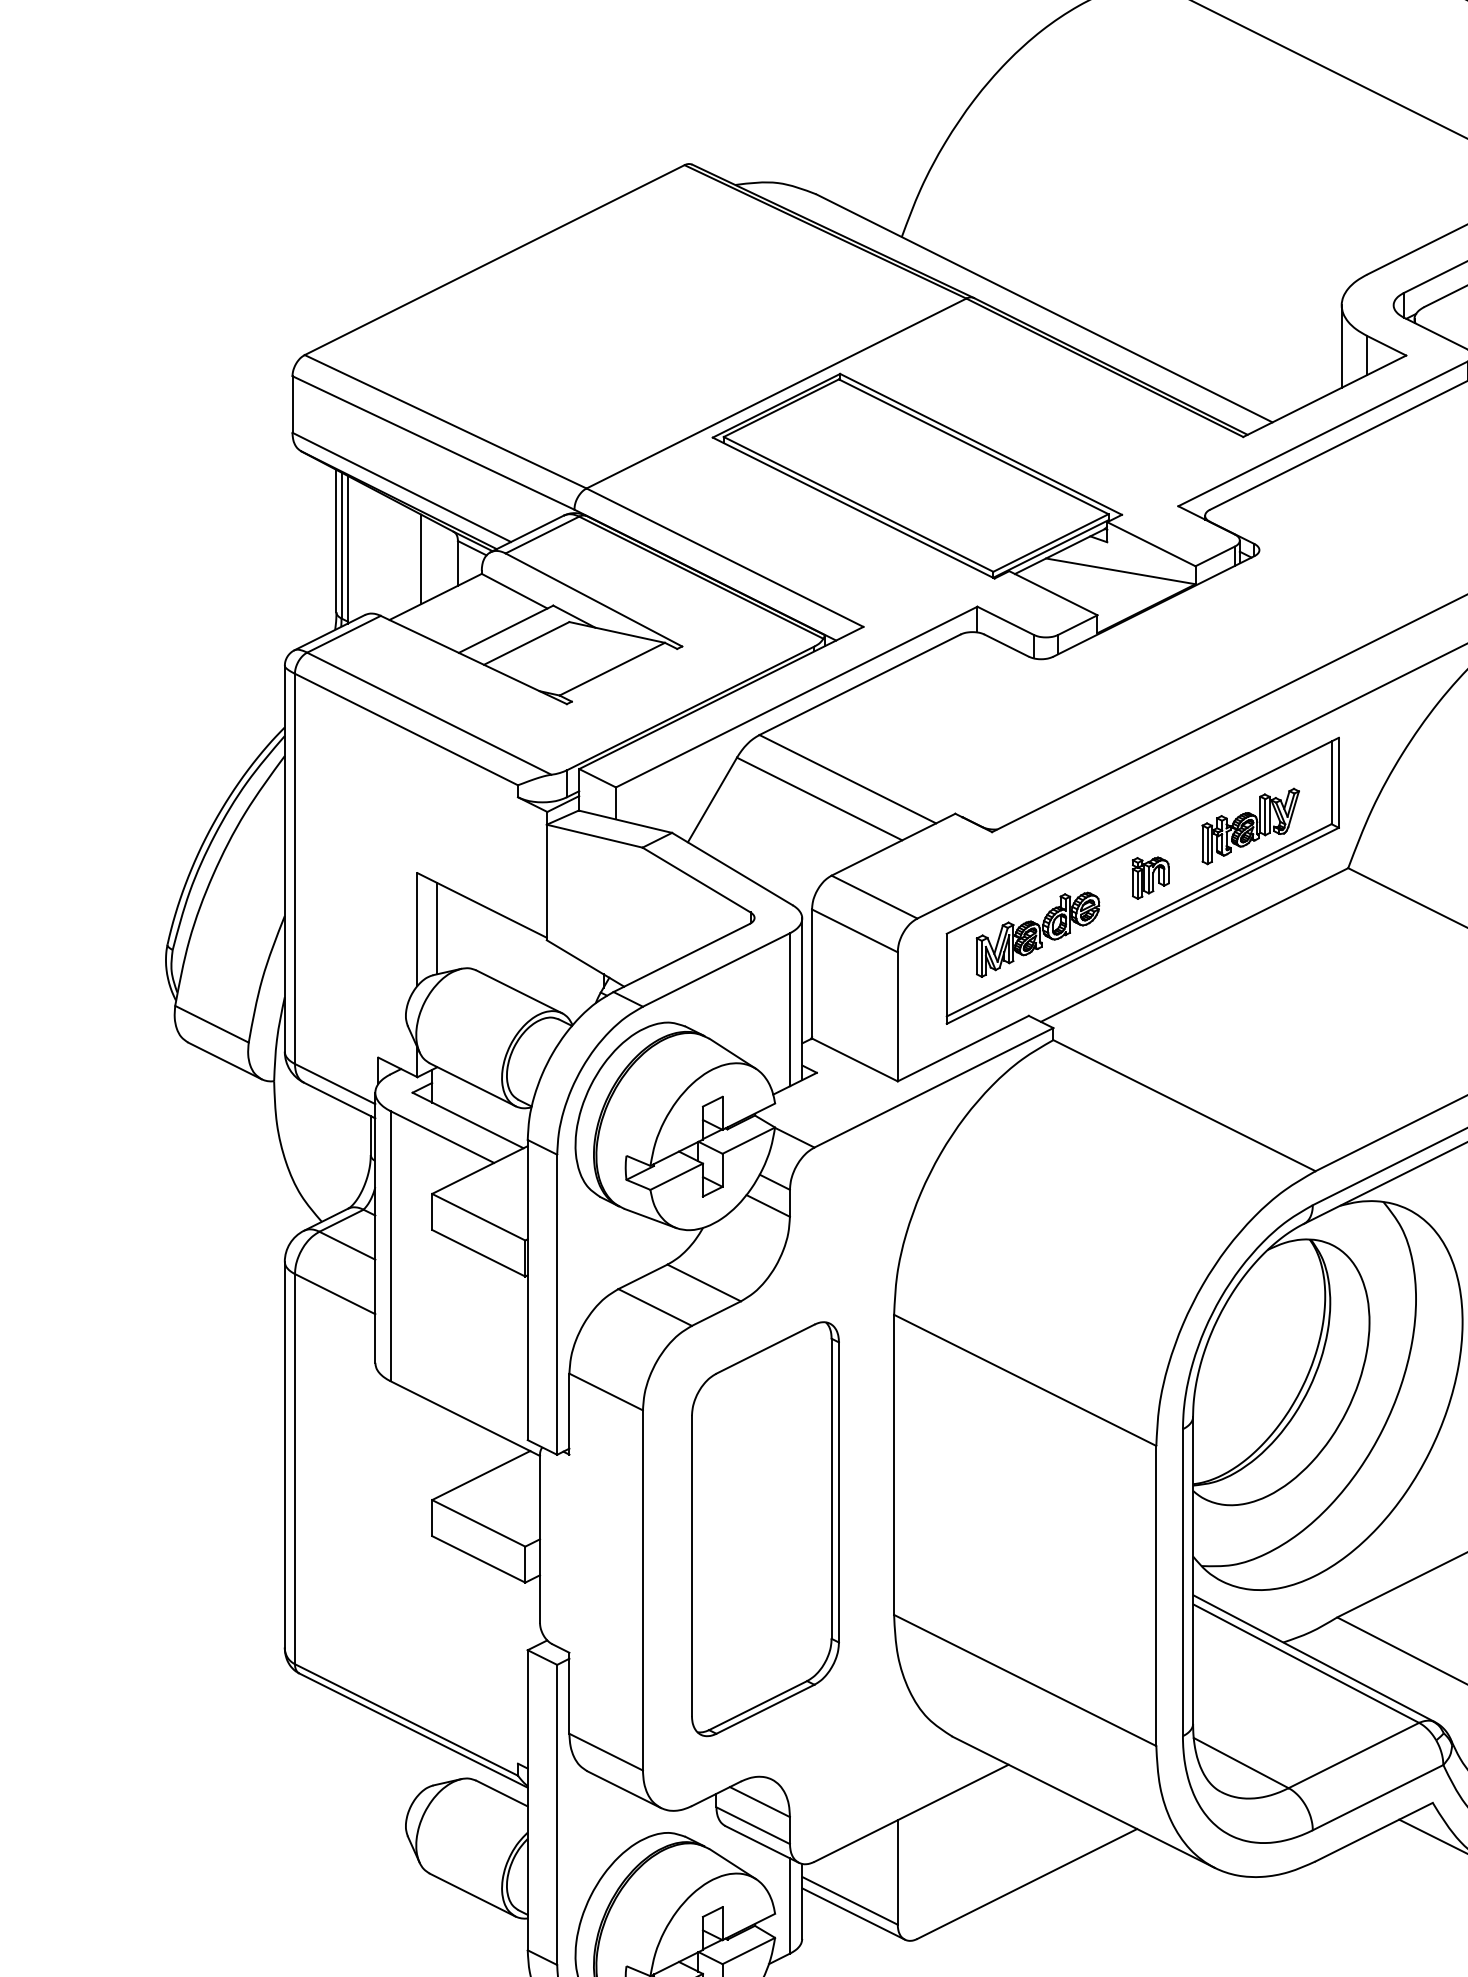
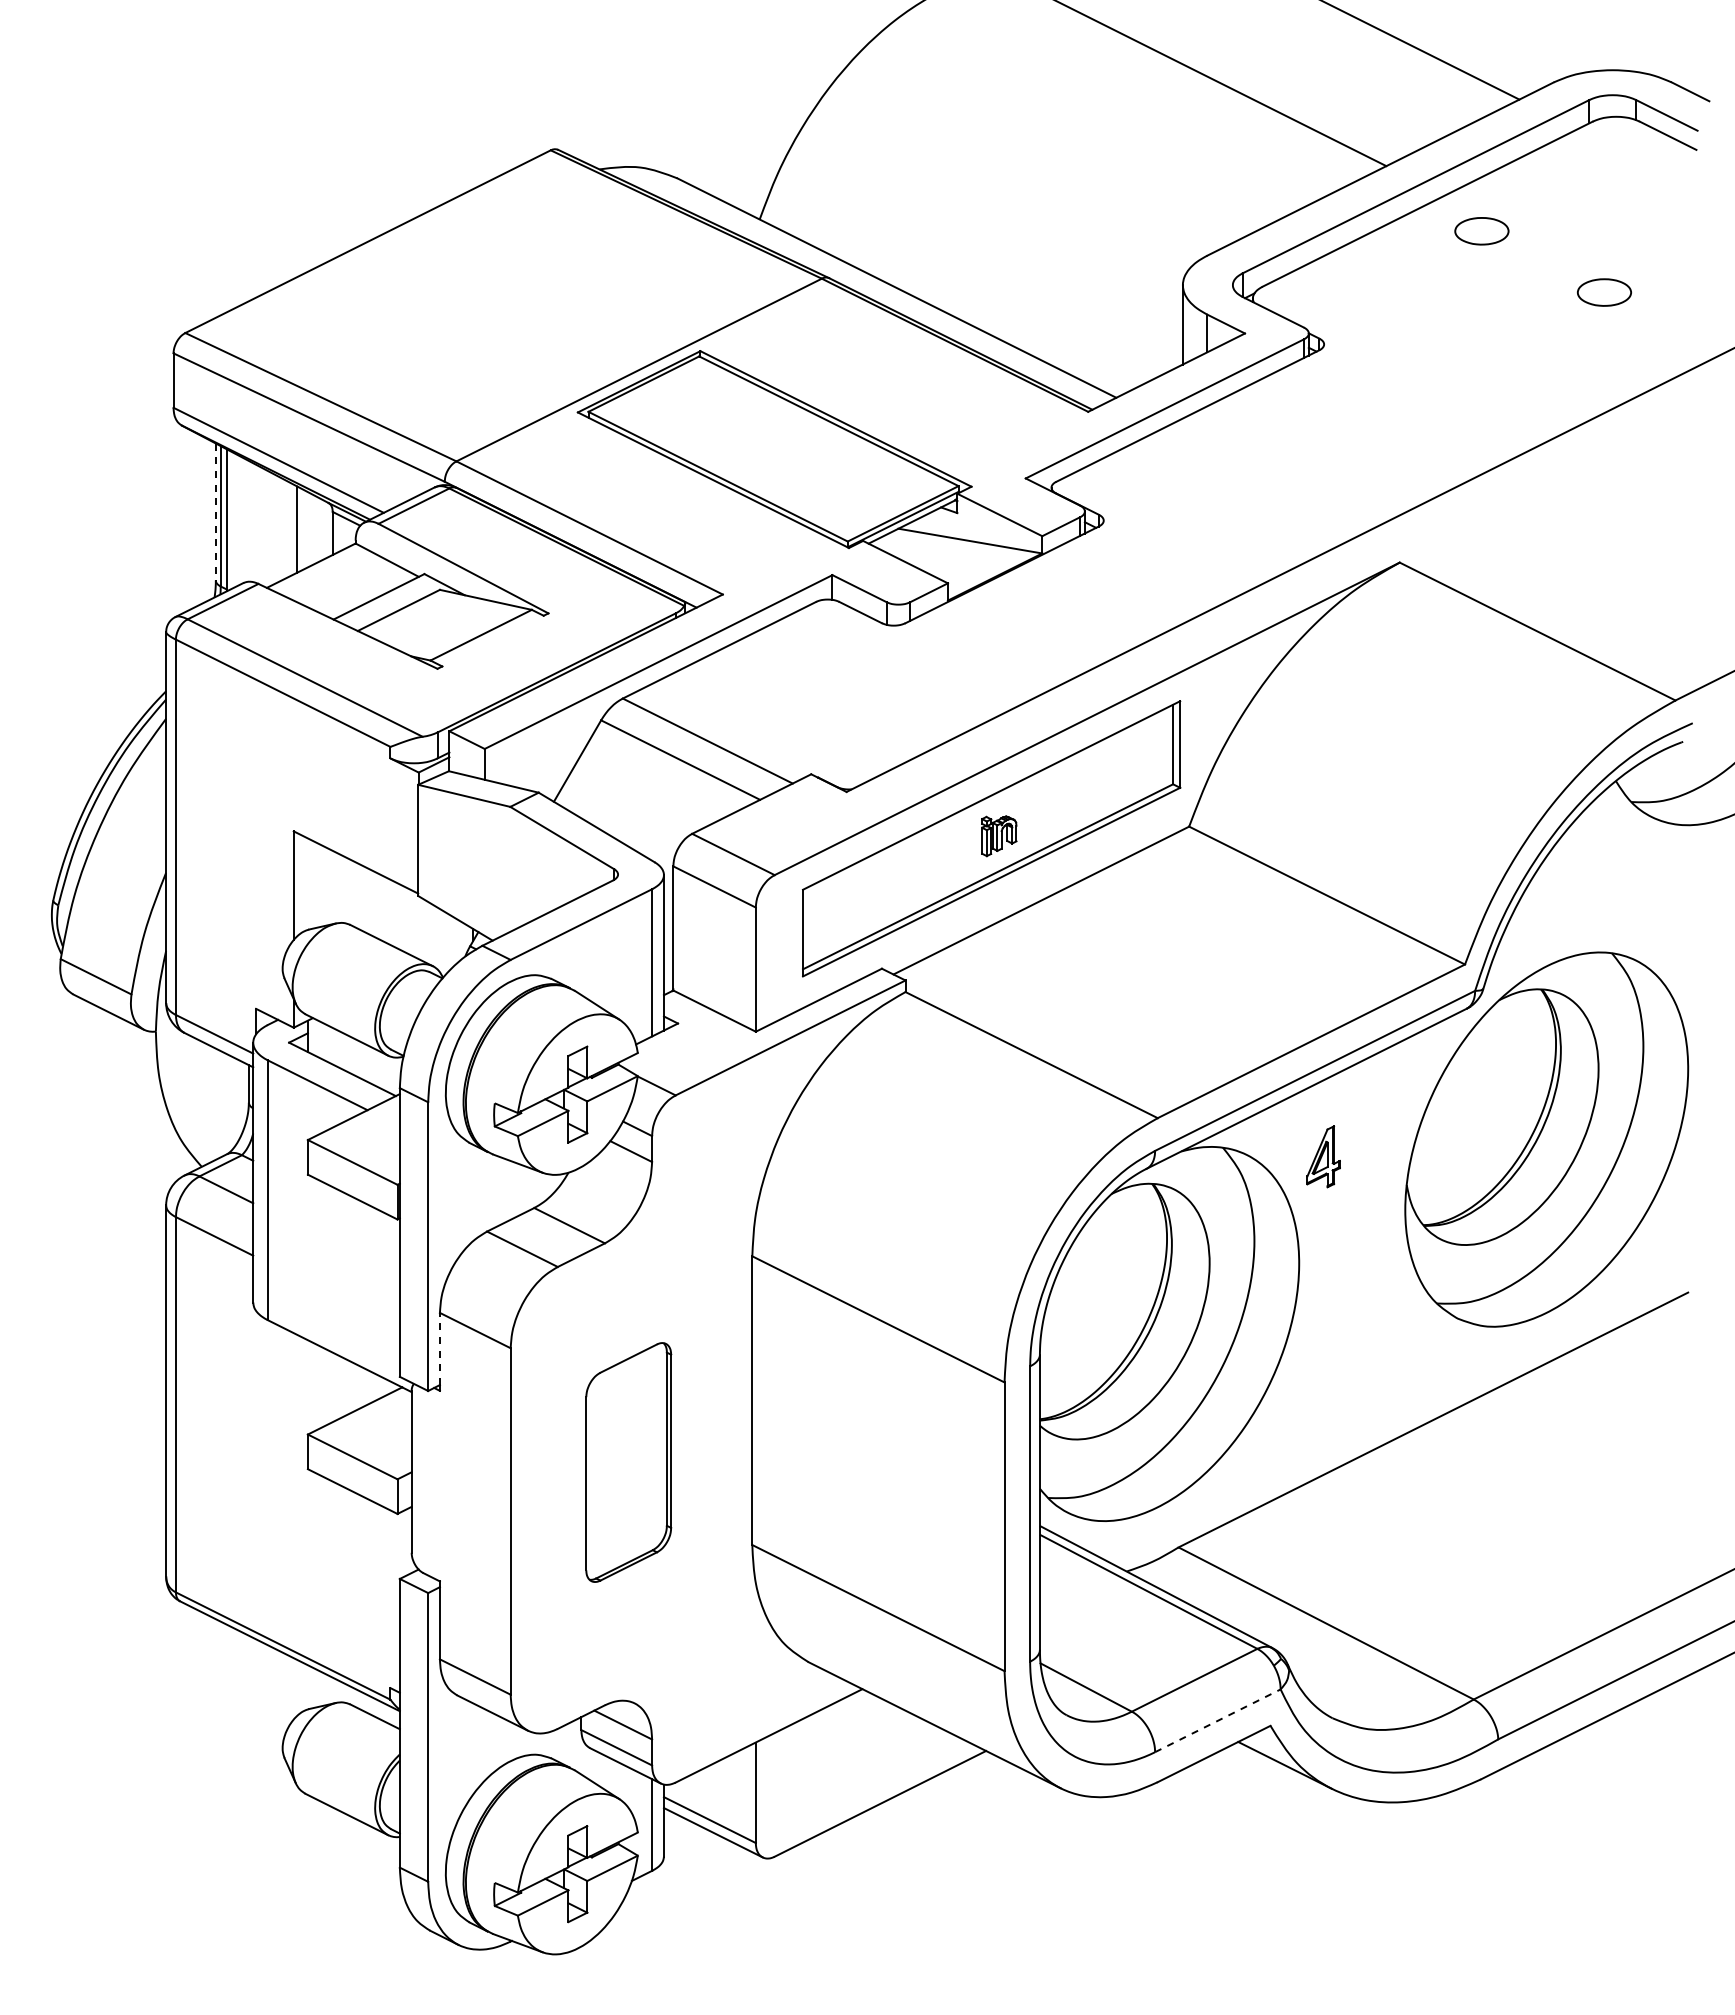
line: (336, 541) -> (215, 512), solid -> dashed
part: (1250, 826) -> (1095, 786), removed
line: (436, 928) -> (312, 884), removed
part: (1037, 934) -> (890, 890), removed
line: (568, 1410) -> (439, 1348), solid -> dashed
part: (765, 1529) -> (628, 1462), size x0.6
line: (1378, 1797) -> (1218, 1720), solid -> dashed

